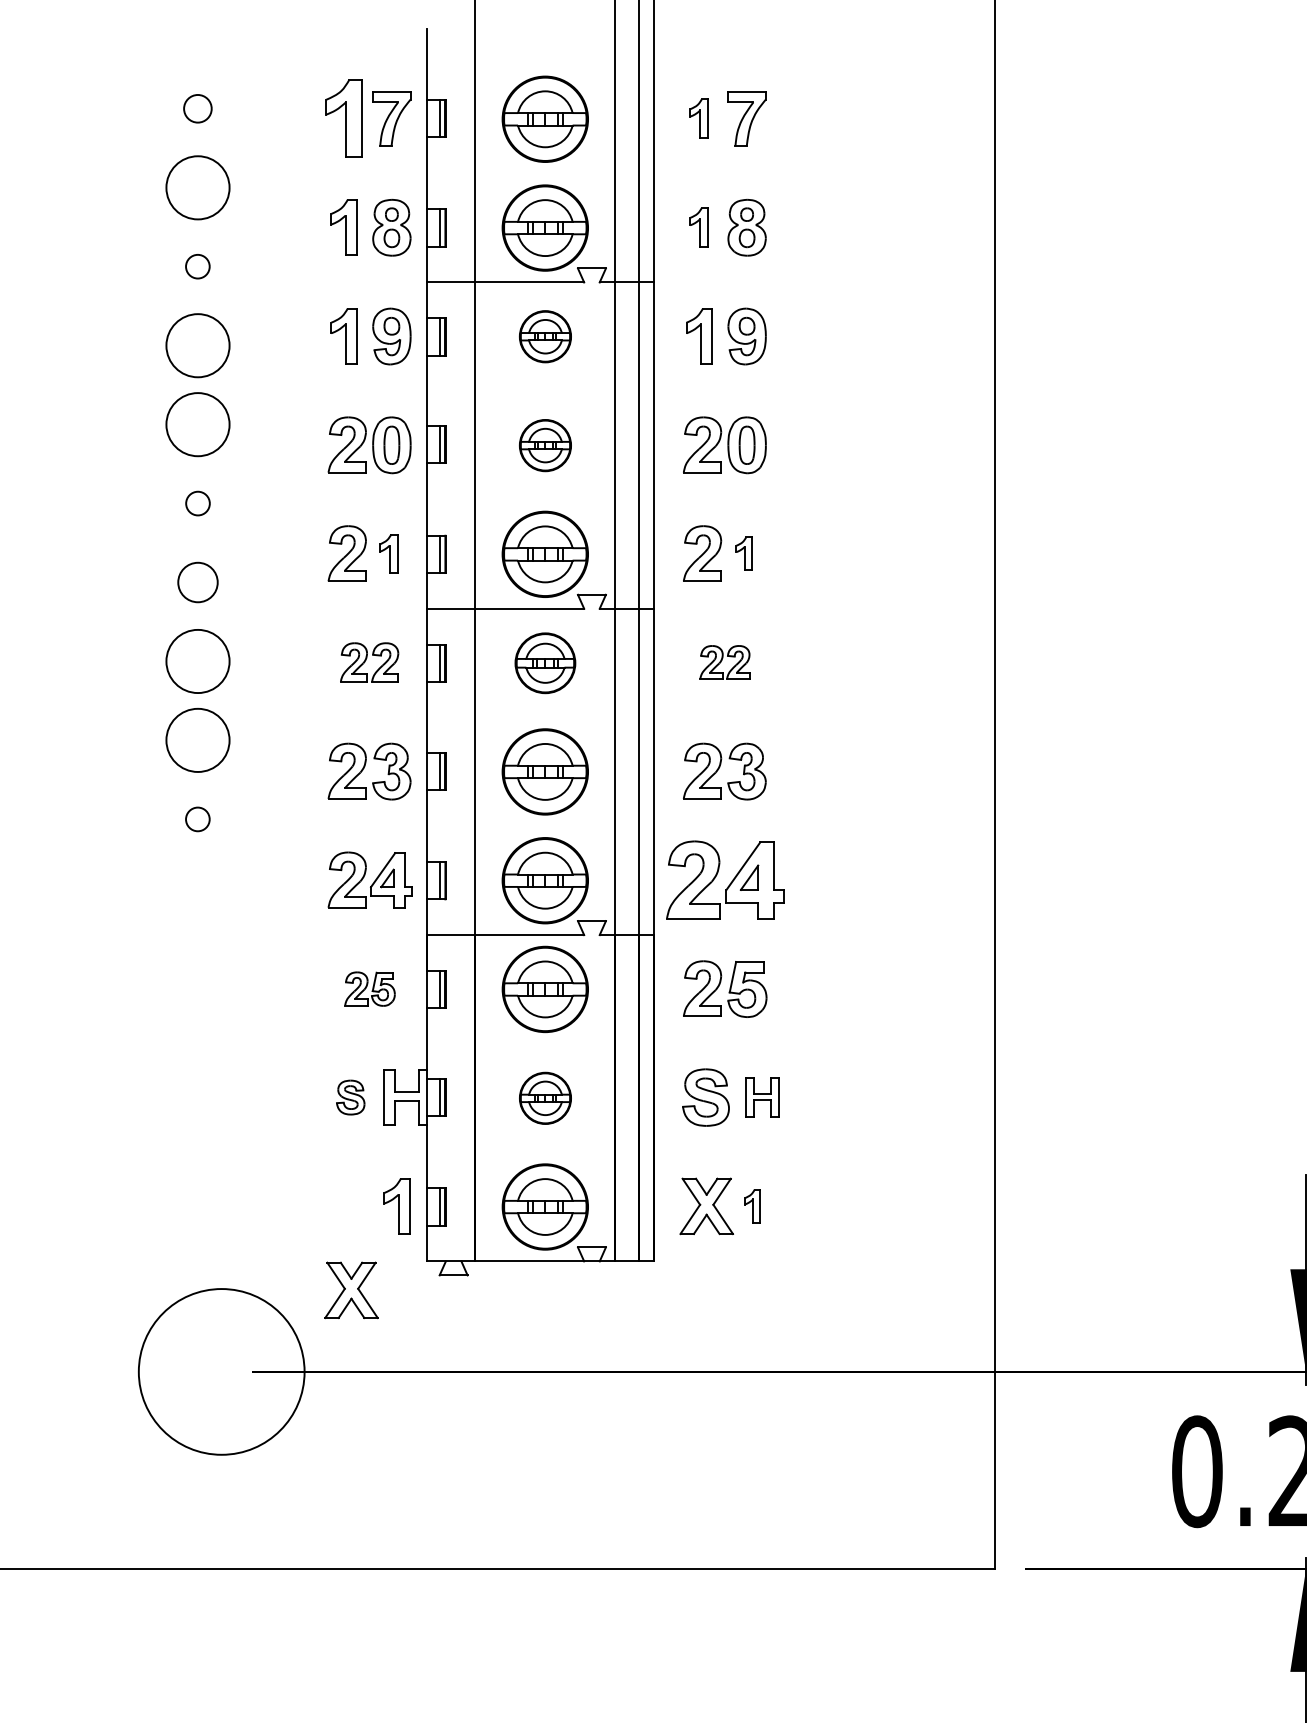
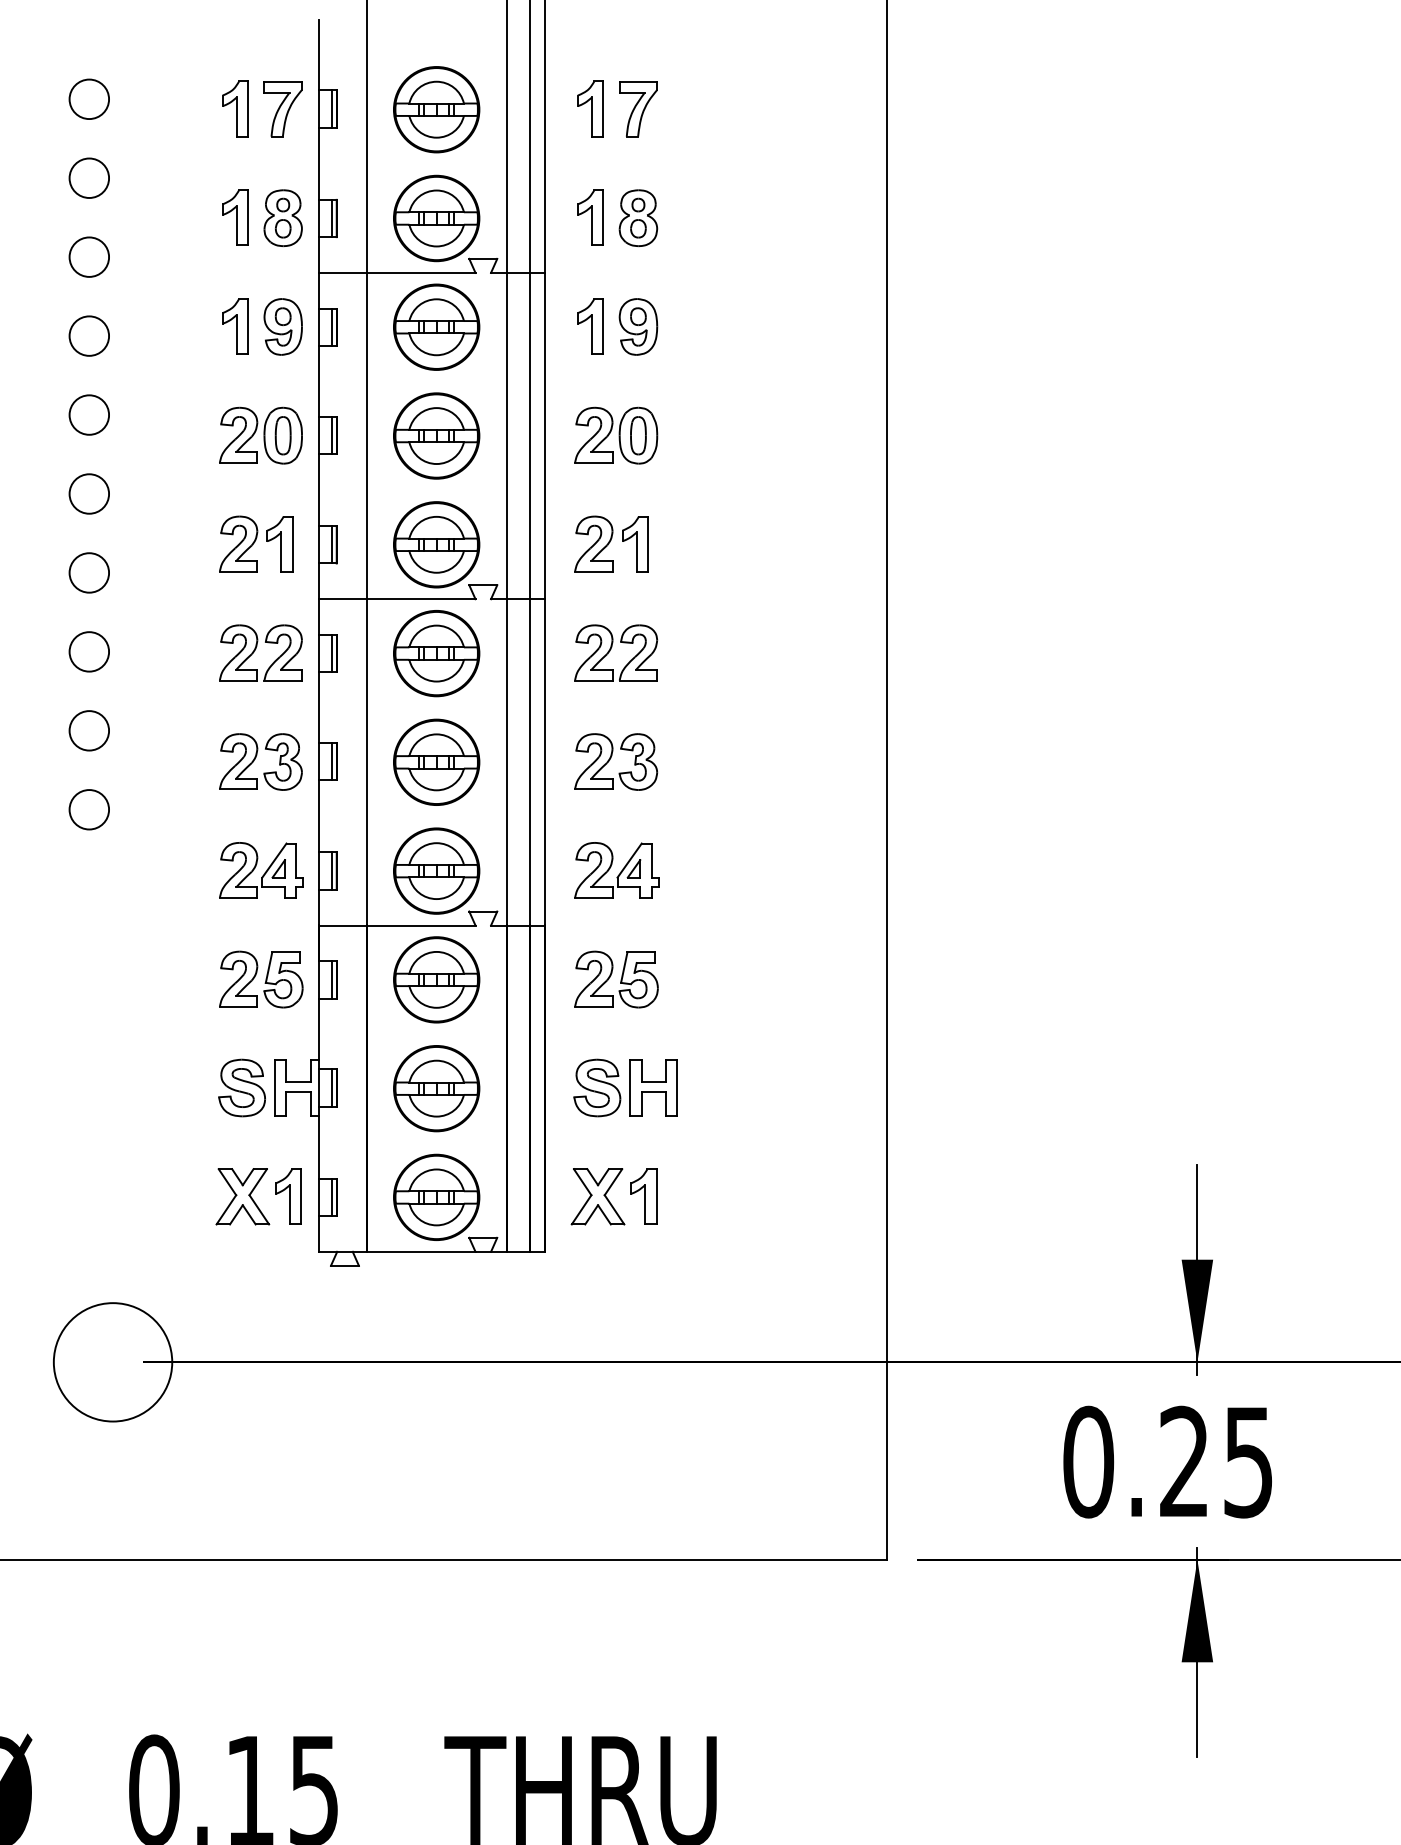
circle: (197, 108) -> (88, 98), size x1.43
part: (344, 118) -> (235, 108), size x0.71
part: (699, 118) -> (590, 108), size x1.43
circle: (198, 188) -> (89, 178), size x0.62
part: (699, 227) -> (590, 217), size x1.43
circle: (197, 266) -> (88, 256), size x1.67
part: (545, 336) -> (436, 326), size x1.67
circle: (198, 345) -> (89, 335), size x0.62
circle: (198, 424) -> (89, 414), size x0.62
part: (545, 445) -> (436, 435), size x1.67
circle: (198, 503) -> (89, 493), size x1.67
part: (388, 554) -> (279, 544), size x1.43
part: (744, 554) -> (635, 544), size x1.67
circle: (198, 661) -> (89, 651), size x0.62
part: (369, 662) -> (260, 652), size x1.43
part: (725, 662) -> (616, 652), size x1.67
part: (545, 663) -> (436, 653), size x1.43
circle: (198, 740) -> (89, 730), size x0.62
circle: (197, 819) -> (88, 809), size x1.67
part: (725, 880) -> (616, 870), size x0.71
part: (370, 989) -> (261, 979), size x1.67
part: (350, 1097) -> (241, 1087), size x1.67
part: (762, 1097) -> (653, 1087), size x1.43
part: (545, 1098) -> (436, 1088), size x1.67
part: (752, 1206) -> (643, 1196), size x1.67
part: (351, 1290) -> (242, 1196), moved
circle: (221, 1372) -> (112, 1362), size x0.71

